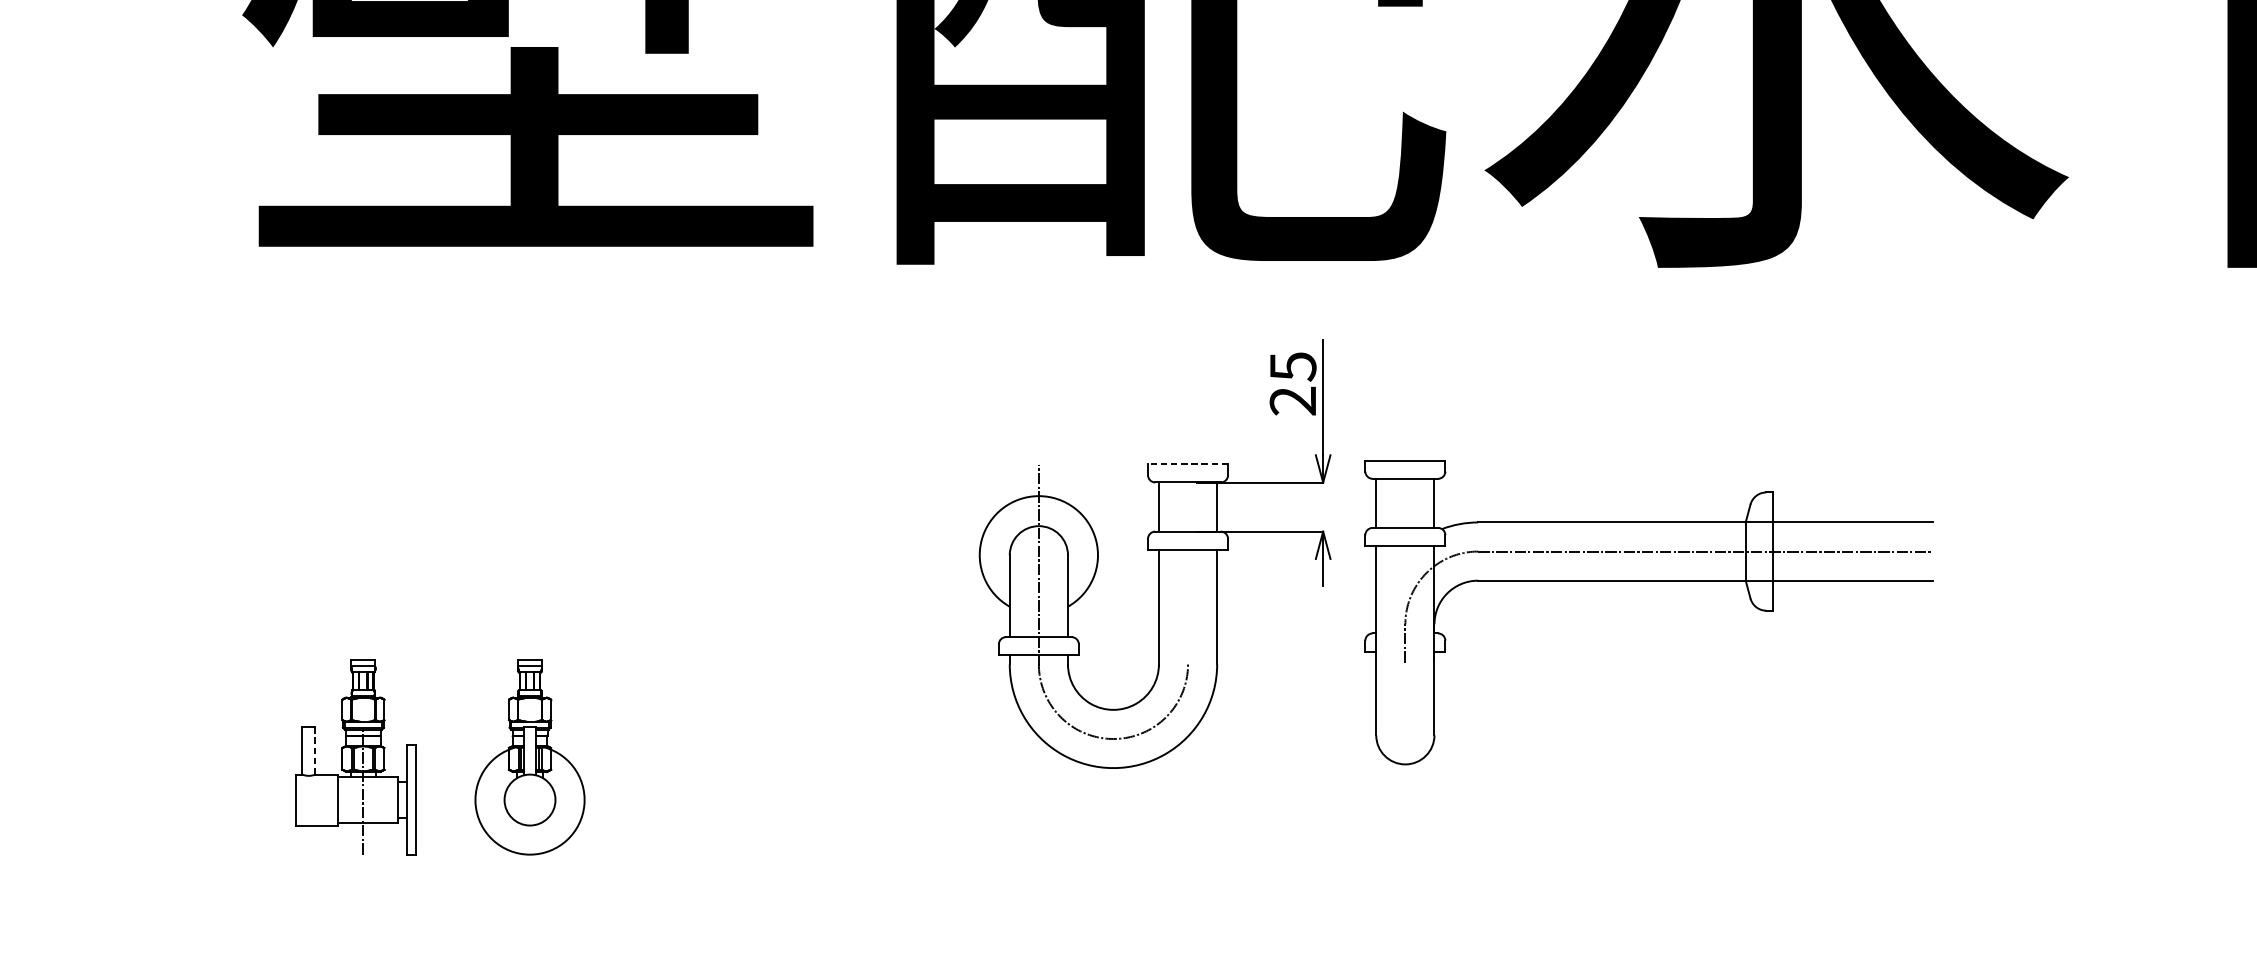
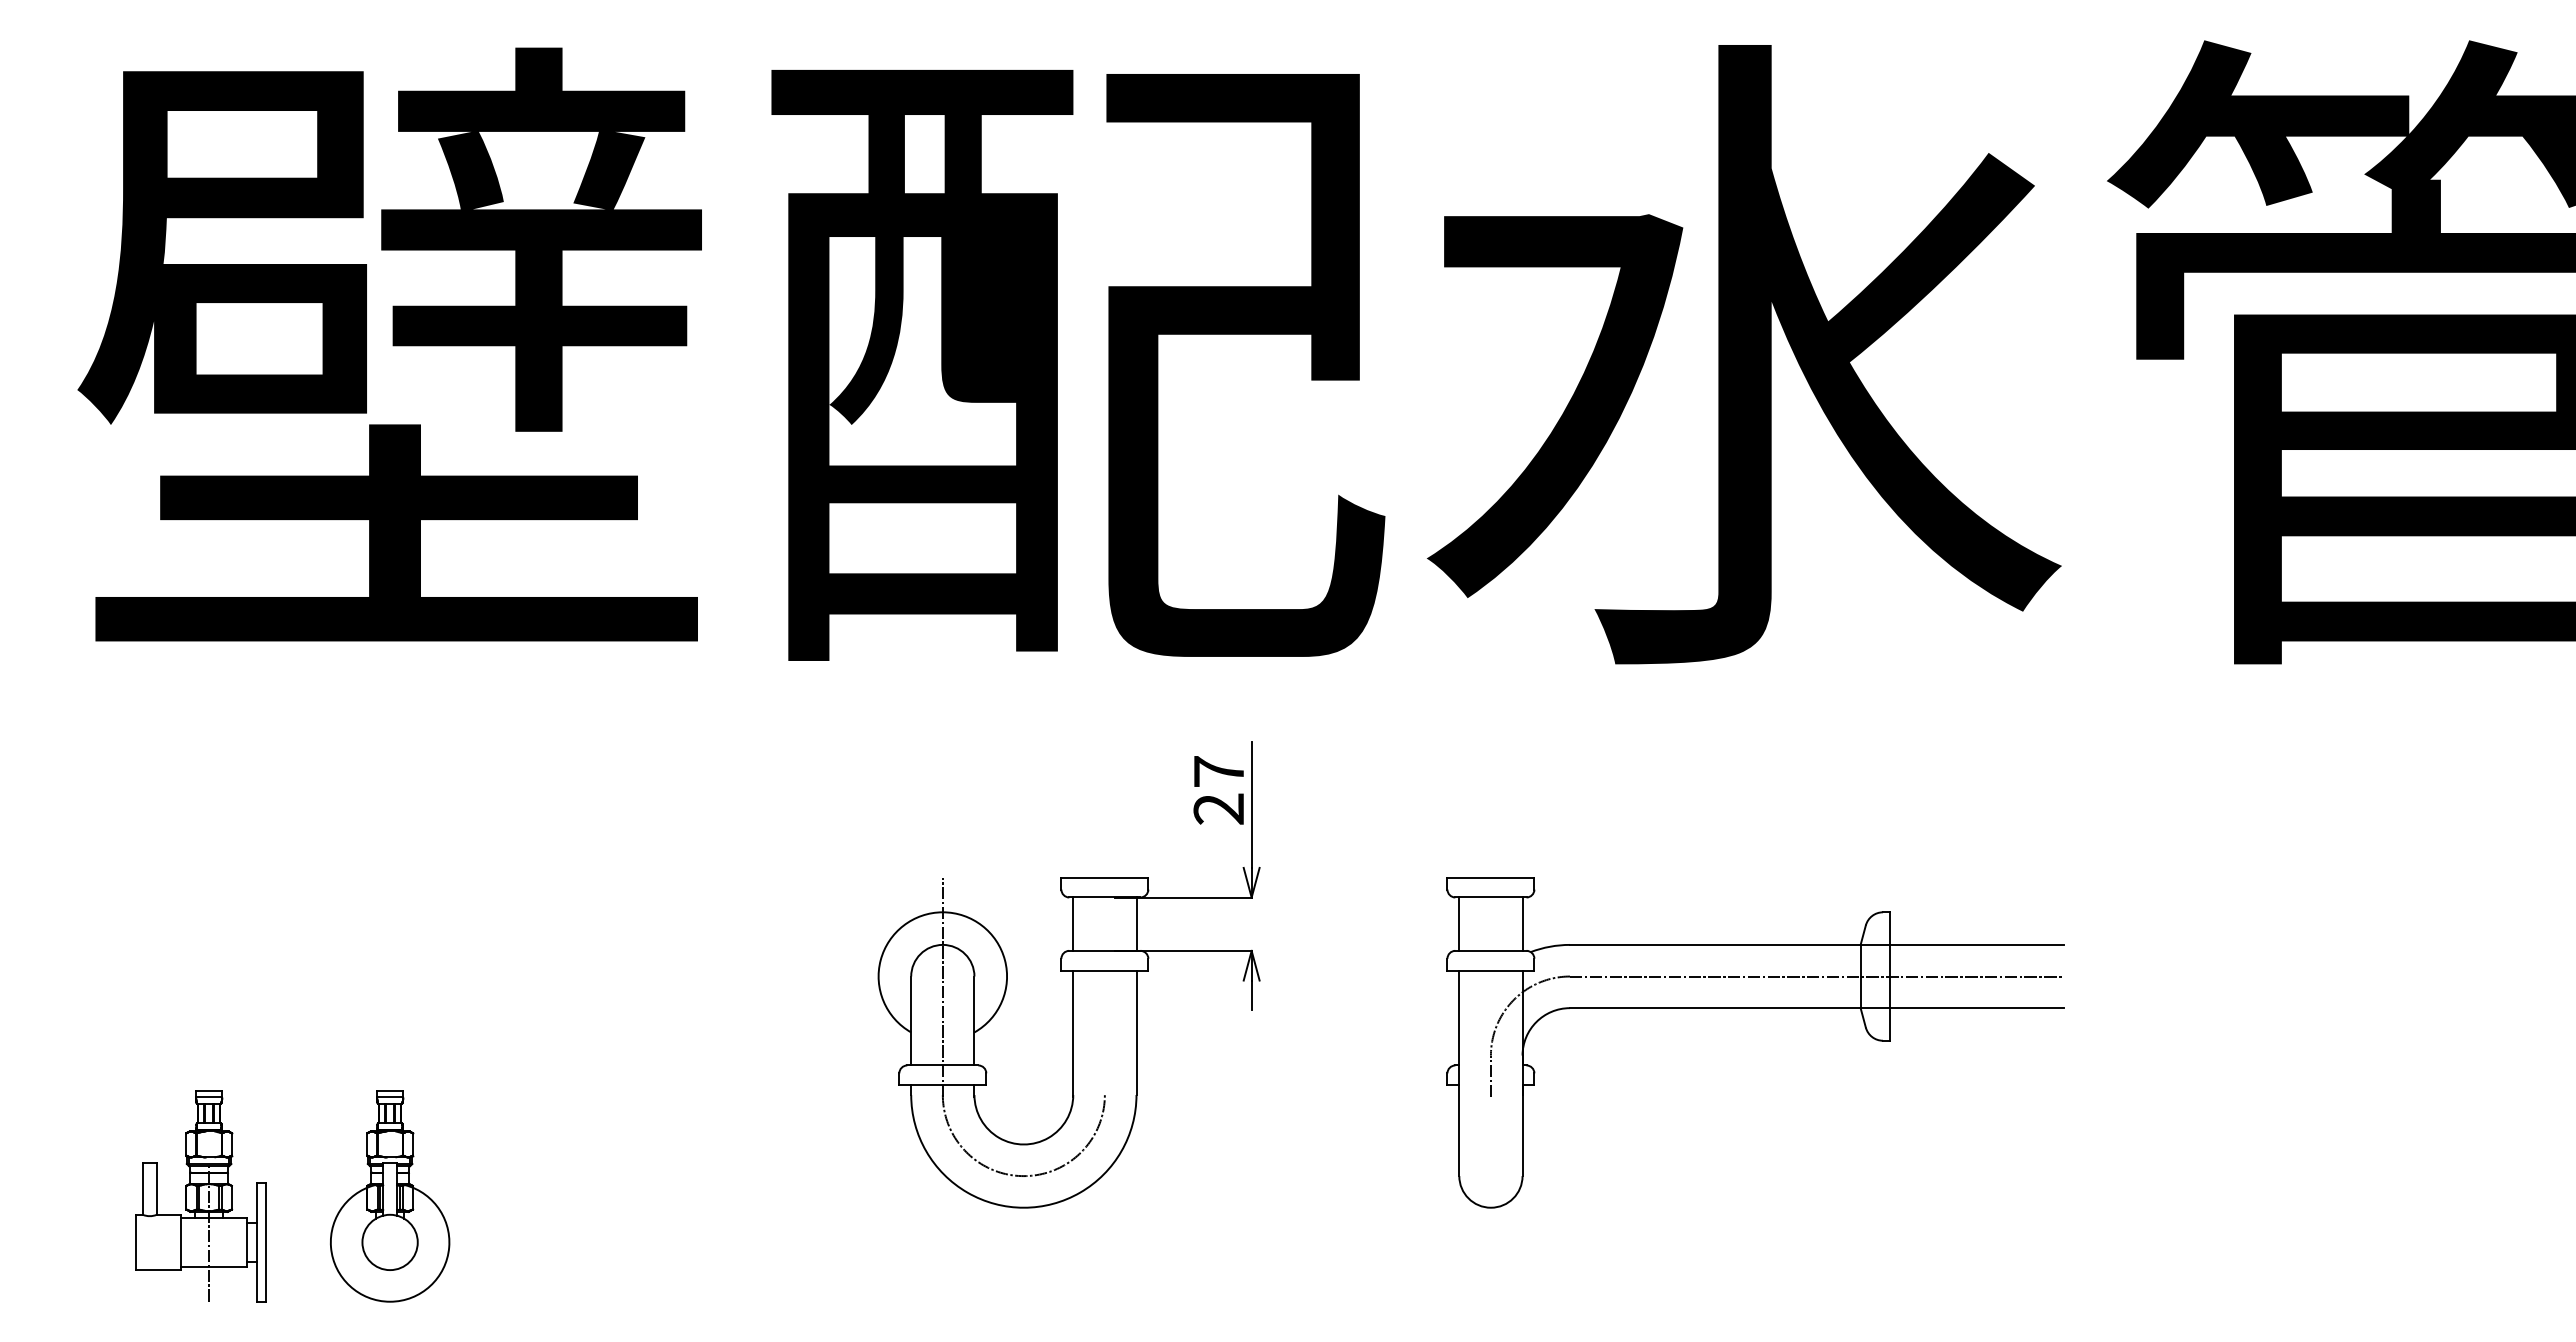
text: (1293, 367) -> (1219, 772), 25 -> 27
line: (1187, 464) -> (1104, 877), dashed -> solid
part: (1648, 581) -> (1755, 1008), moved
line: (314, 751) -> (156, 1189), dashed -> solid

